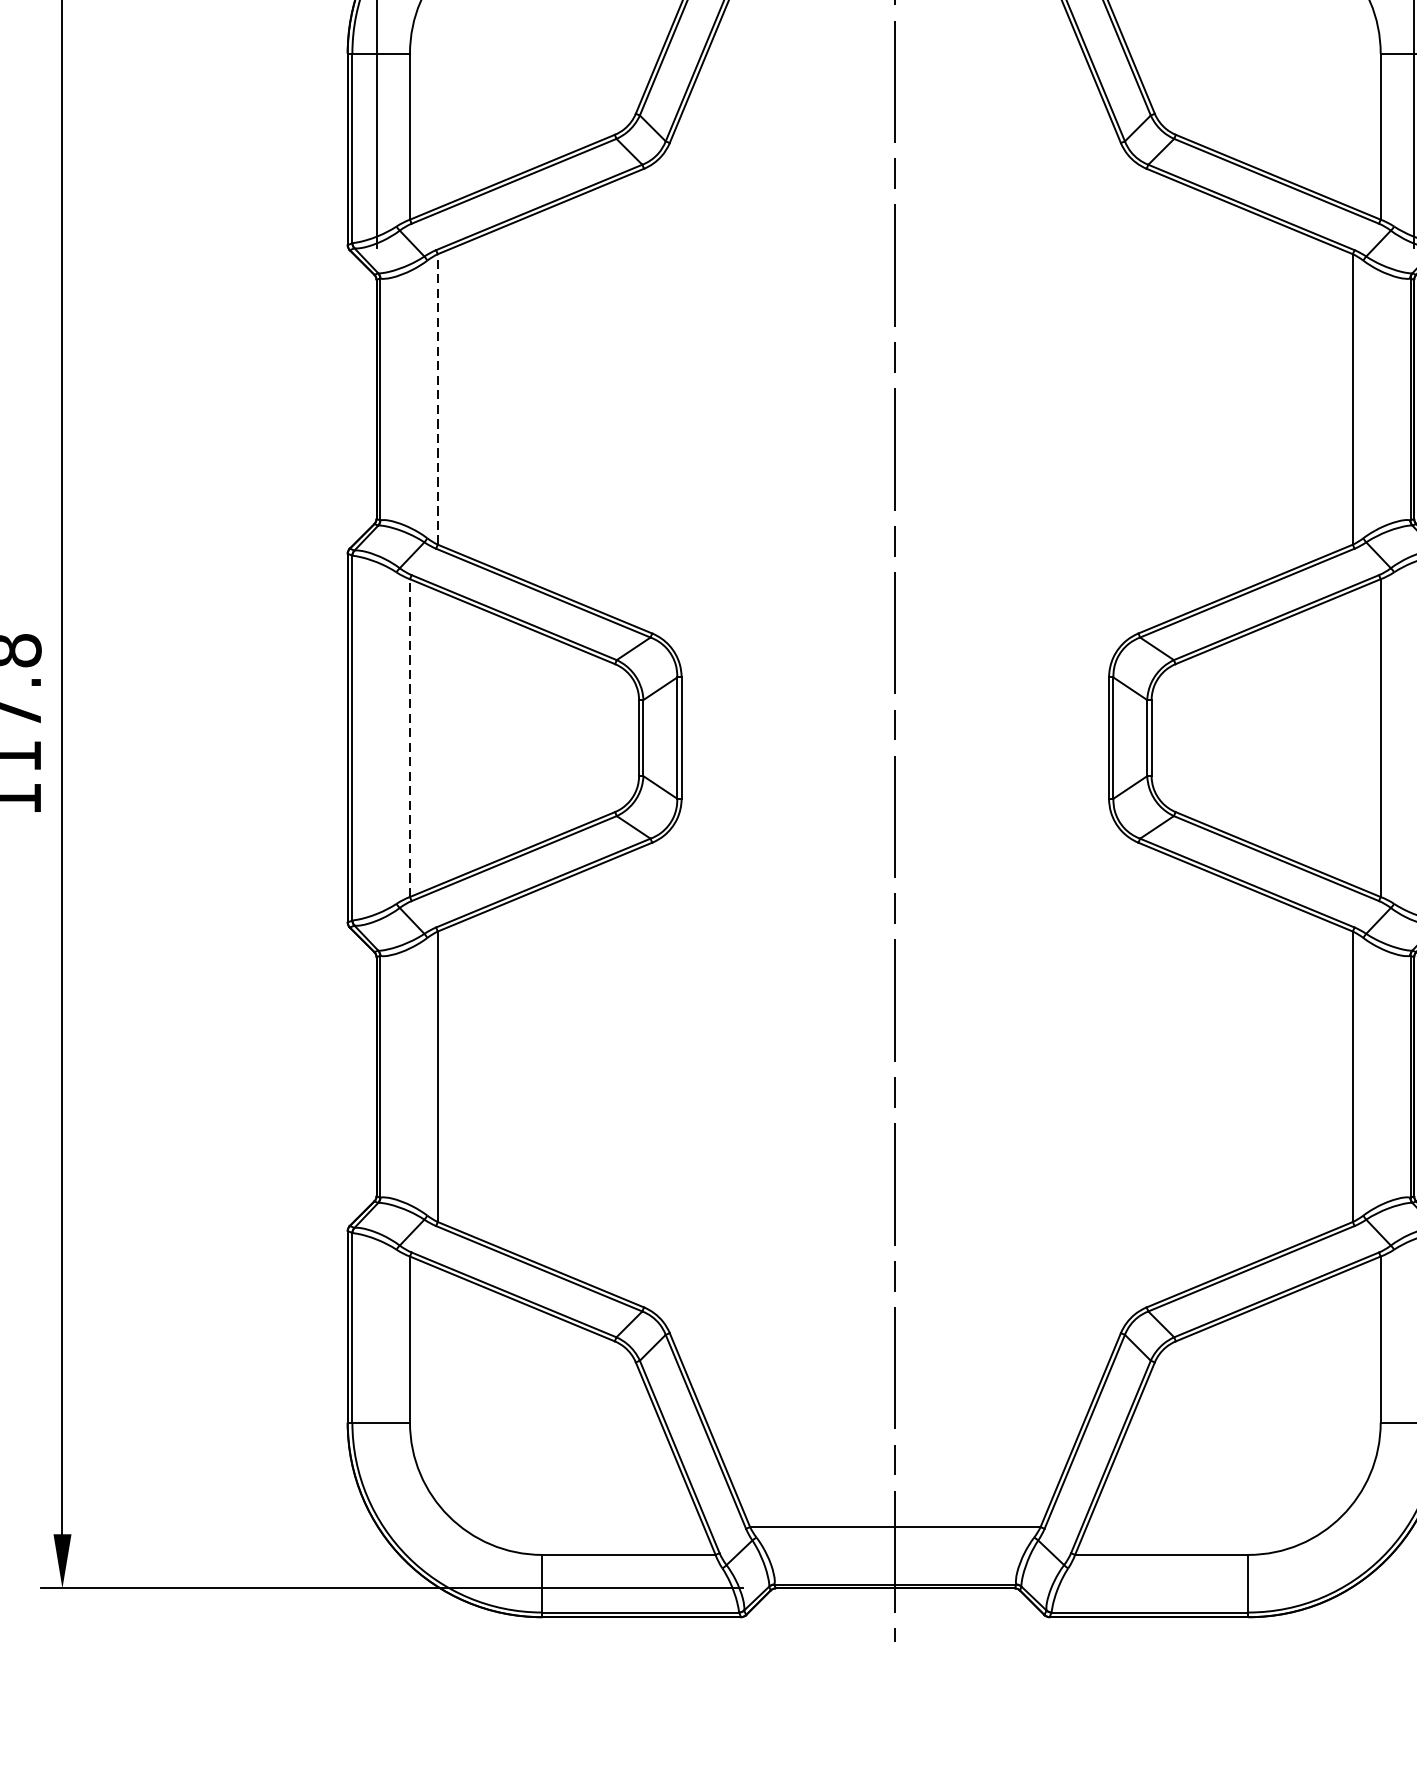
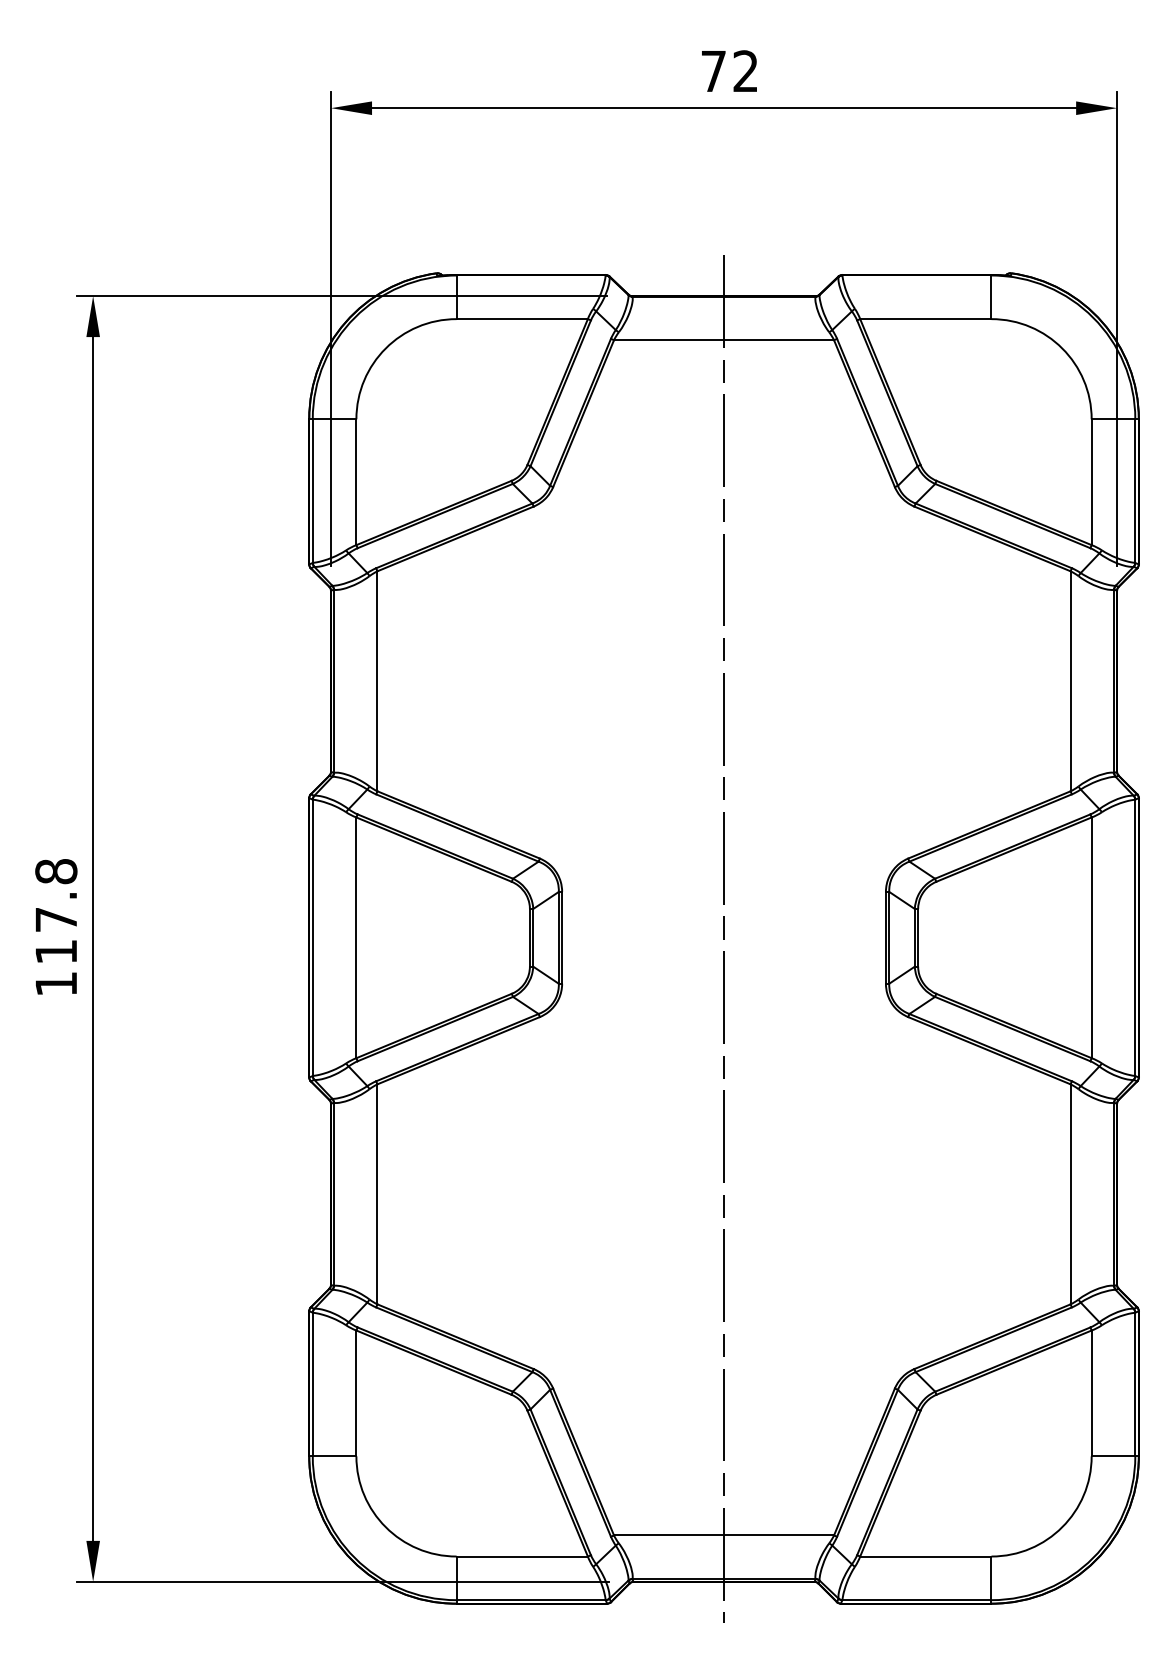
line: (437, 398) -> (377, 680), dashed -> solid
line: (410, 737) -> (356, 937), dashed -> solid

